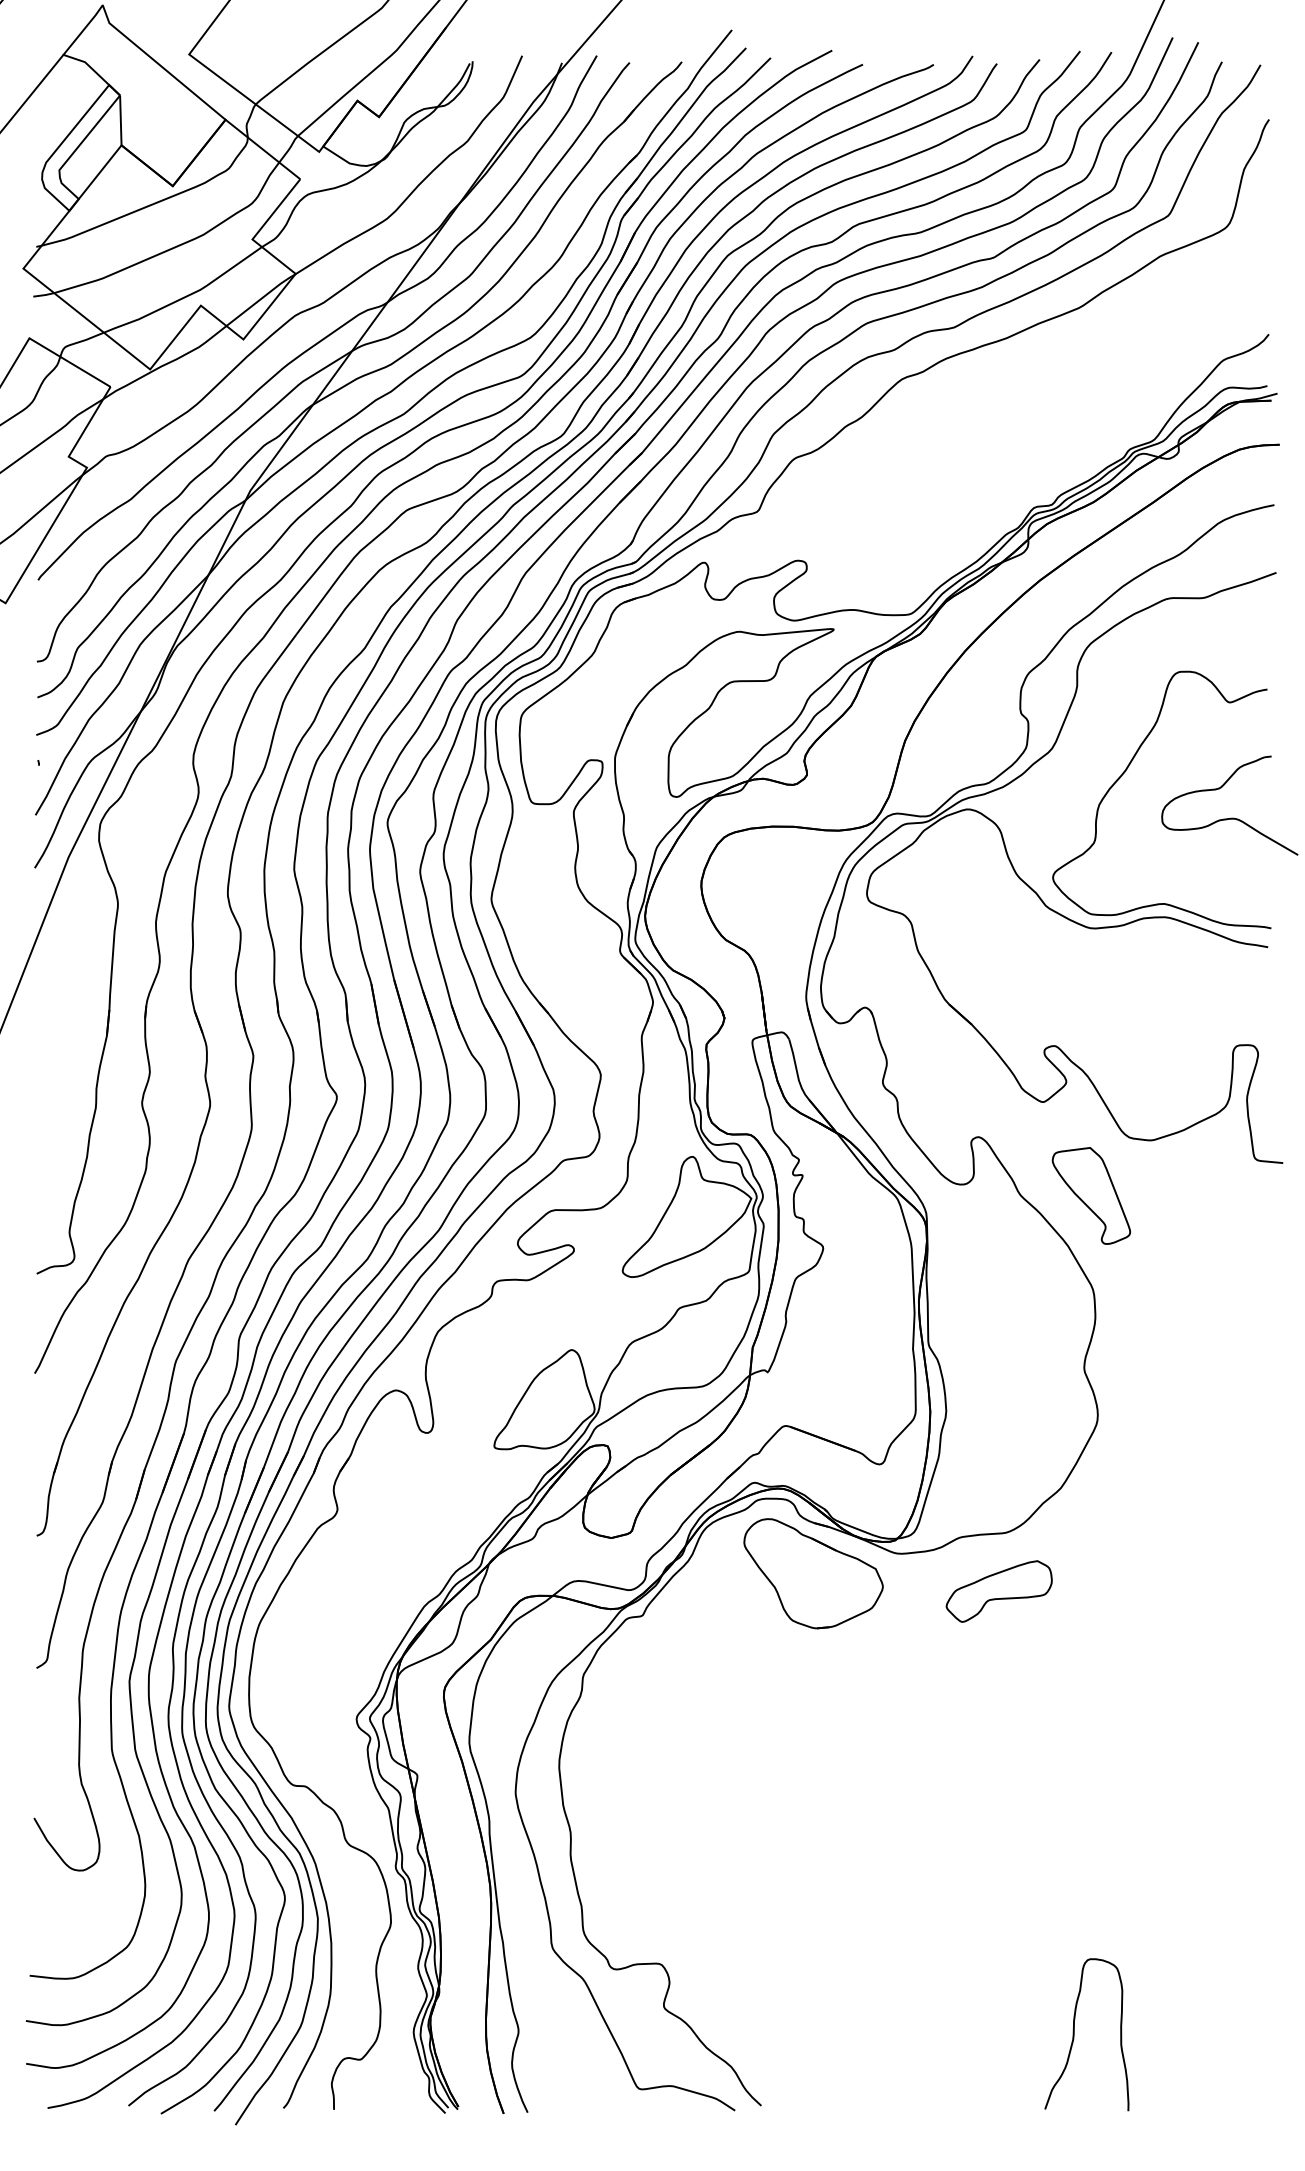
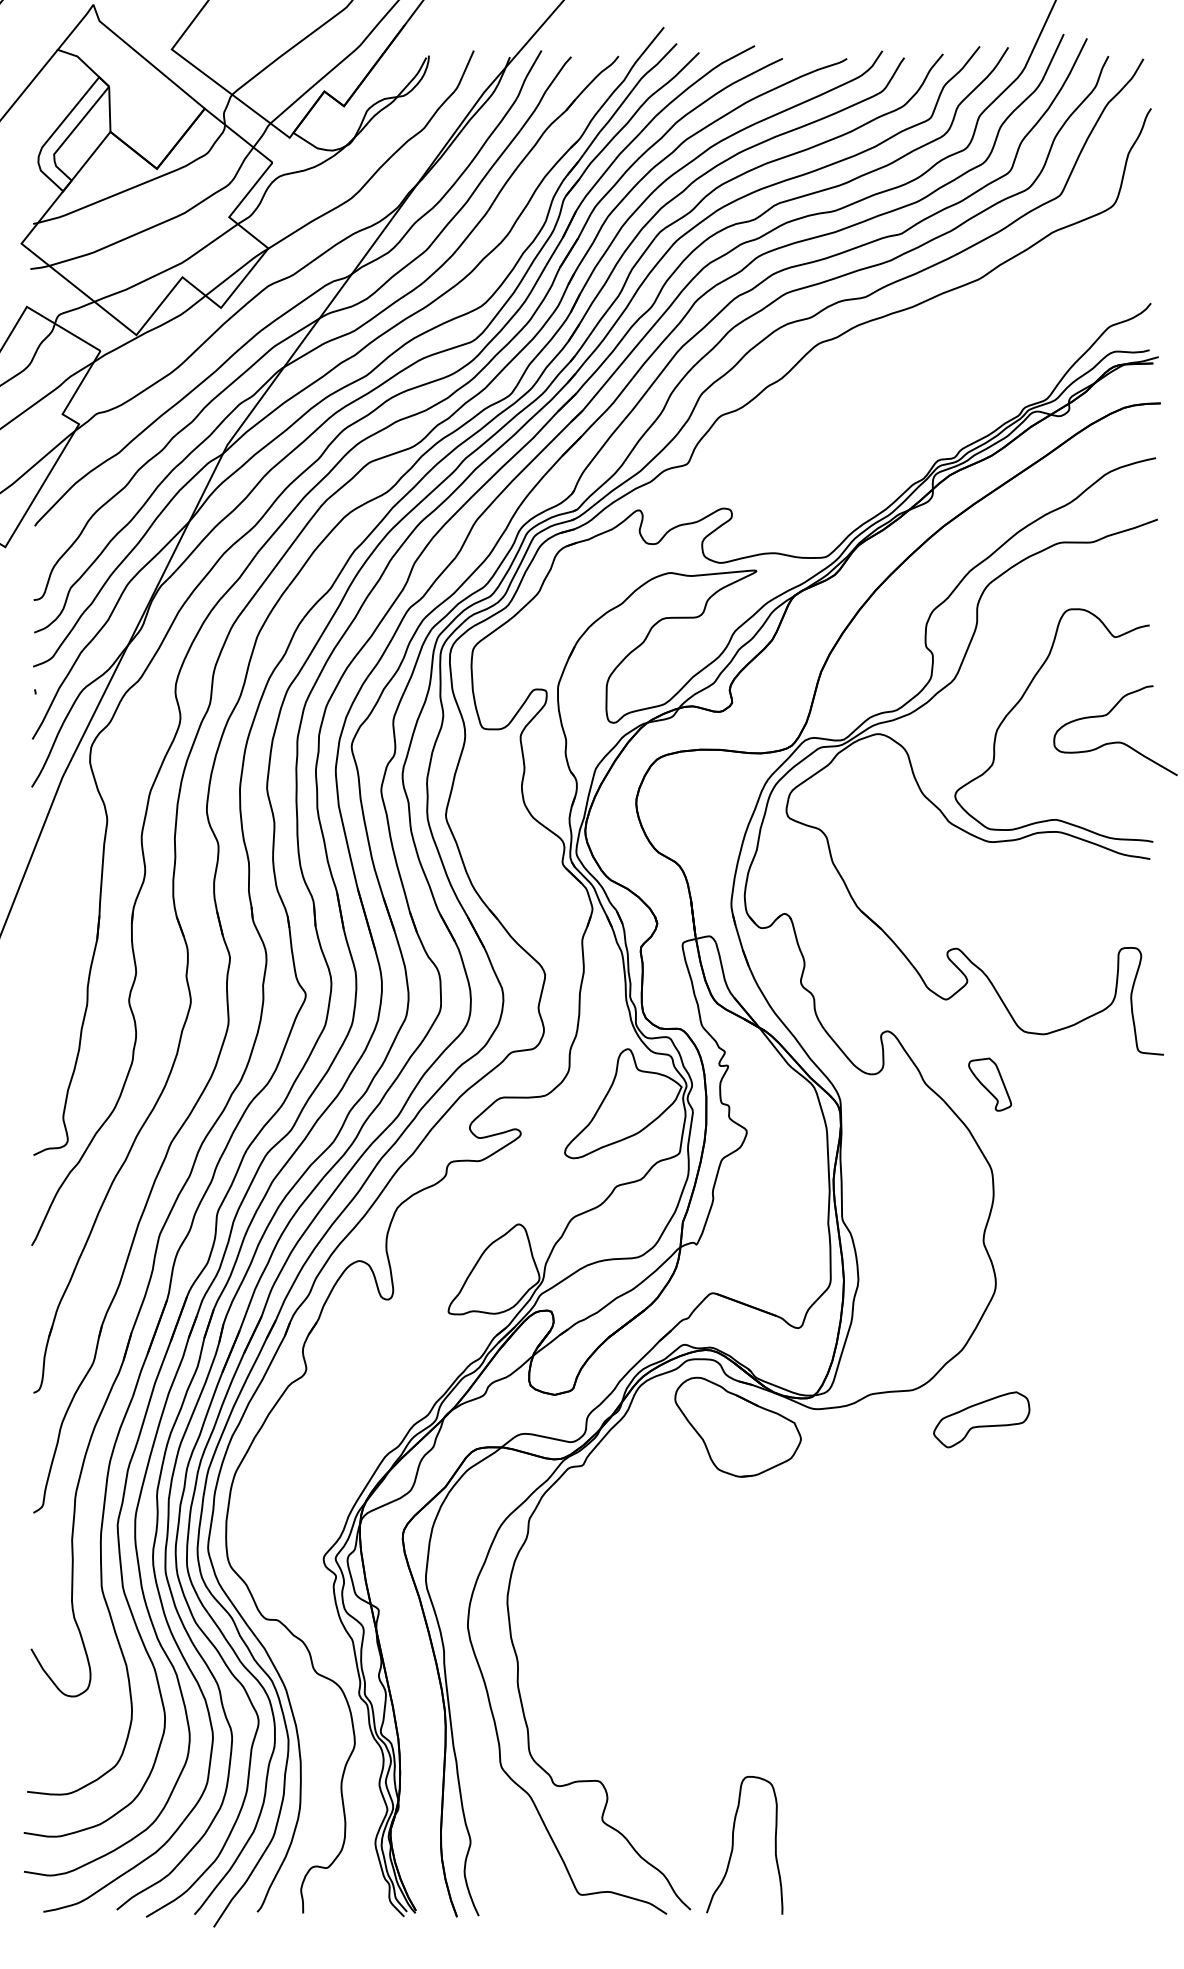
part: (1091, 1195) -> (990, 1084), size x0.6
part: (998, 1591) -> (981, 1419), moved
curve: (1074, 2034) -> (733, 1845), moved

